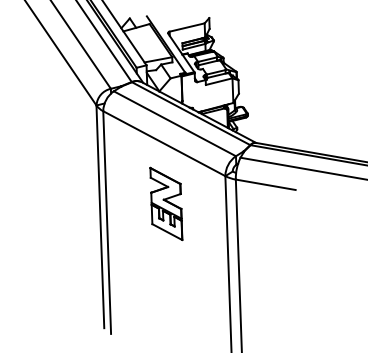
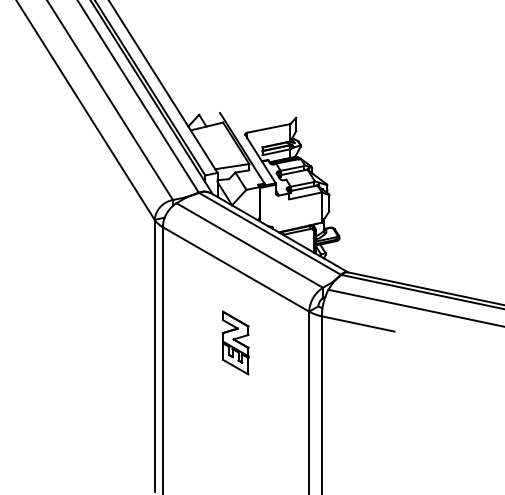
part: (166, 203) -> (235, 342), size x0.7

